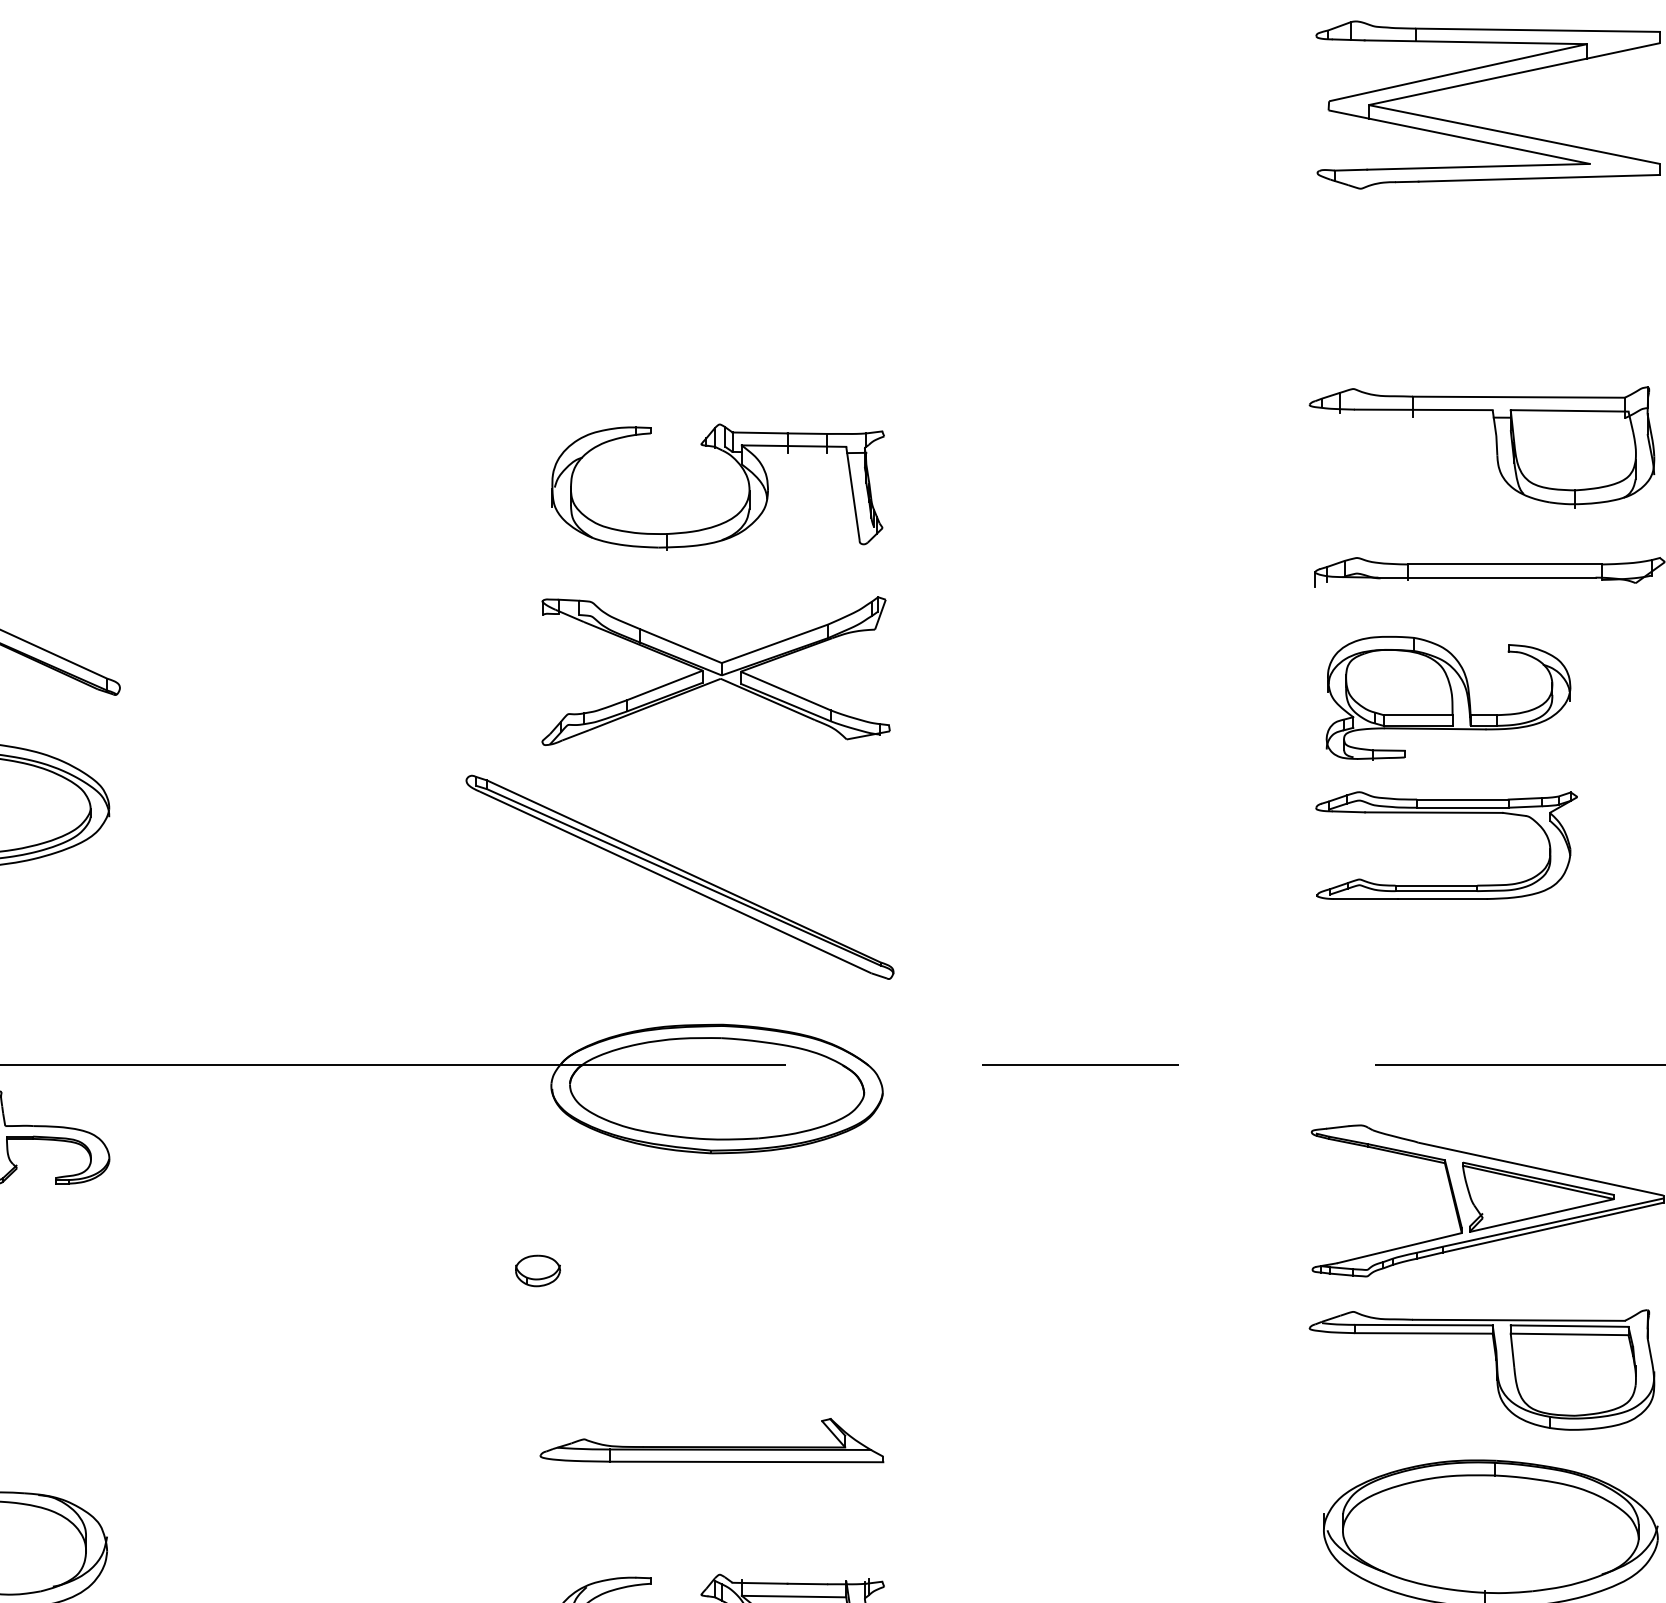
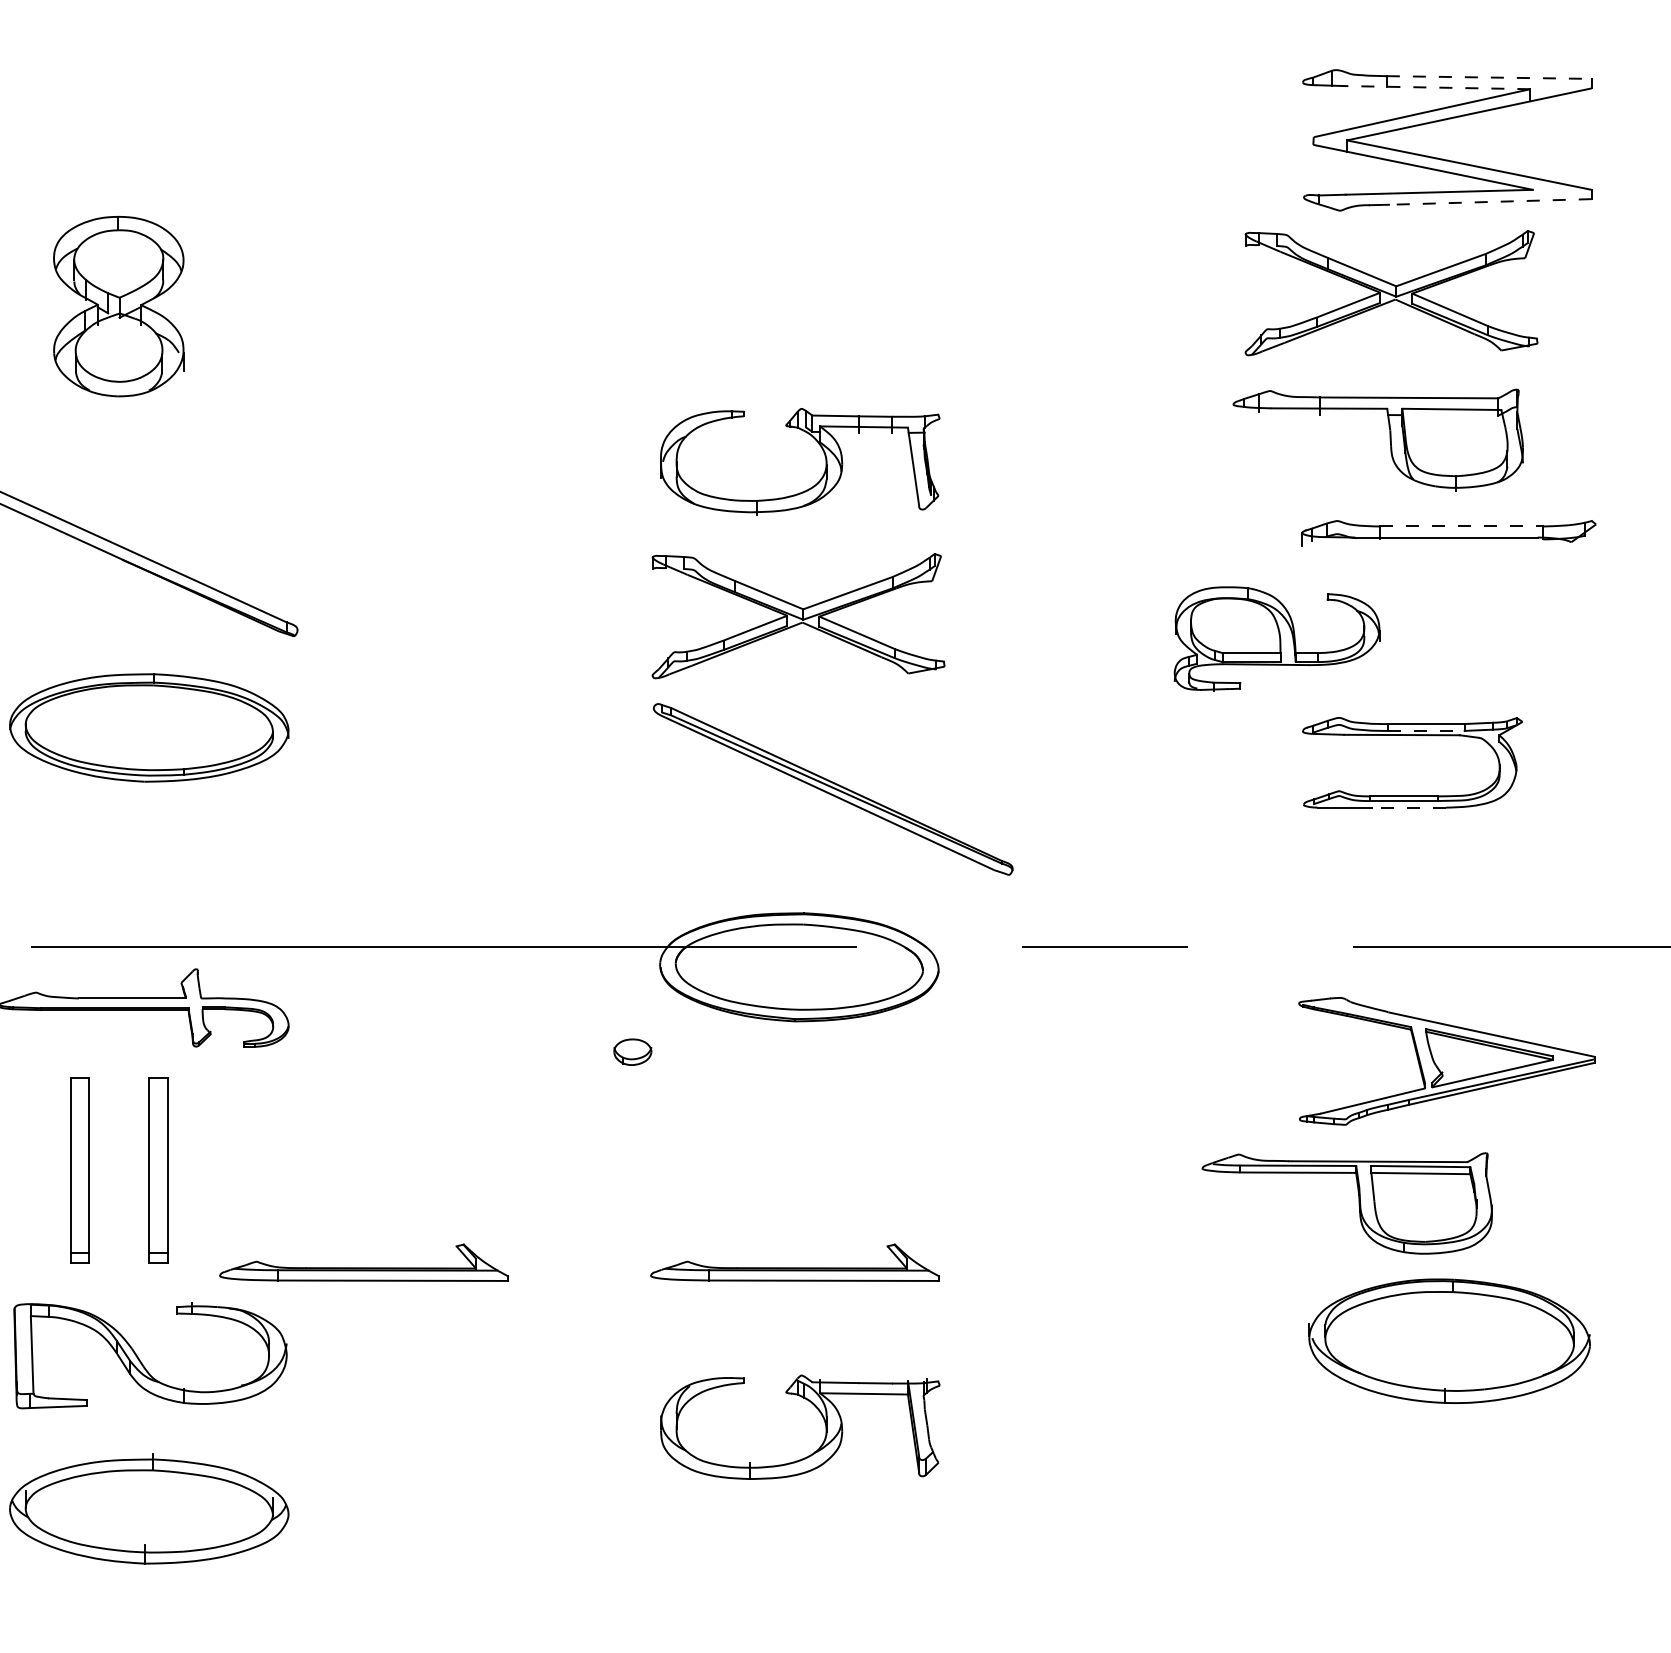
line: (1538, 30) -> (1489, 77), solid -> dashed
line: (1475, 42) -> (1436, 87), solid -> dashed
line: (1538, 177) -> (1489, 201), solid -> dashed
part: (1421, 287) -> (1391, 293), added
part: (1495, 446) -> (1389, 439), moved
line: (1504, 564) -> (1461, 526), solid -> dashed
part: (1447, 697) -> (1276, 638), moved
line: (1463, 807) -> (1426, 730), solid -> dashed
part: (679, 877) -> (832, 789), moved
line: (1441, 898) -> (1408, 807), solid -> dashed
part: (537, 1270) -> (632, 1051), moved
part: (1495, 1370) -> (1358, 1203), moved
part: (198, 1440) -> (363, 1262), added

